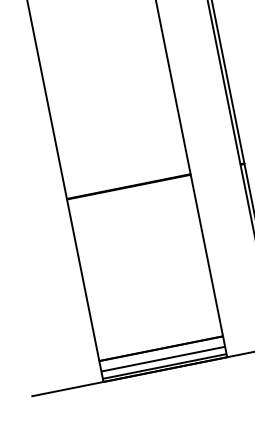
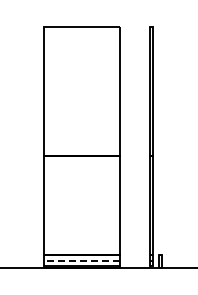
line: (163, 359) -> (81, 261), solid -> dashed

